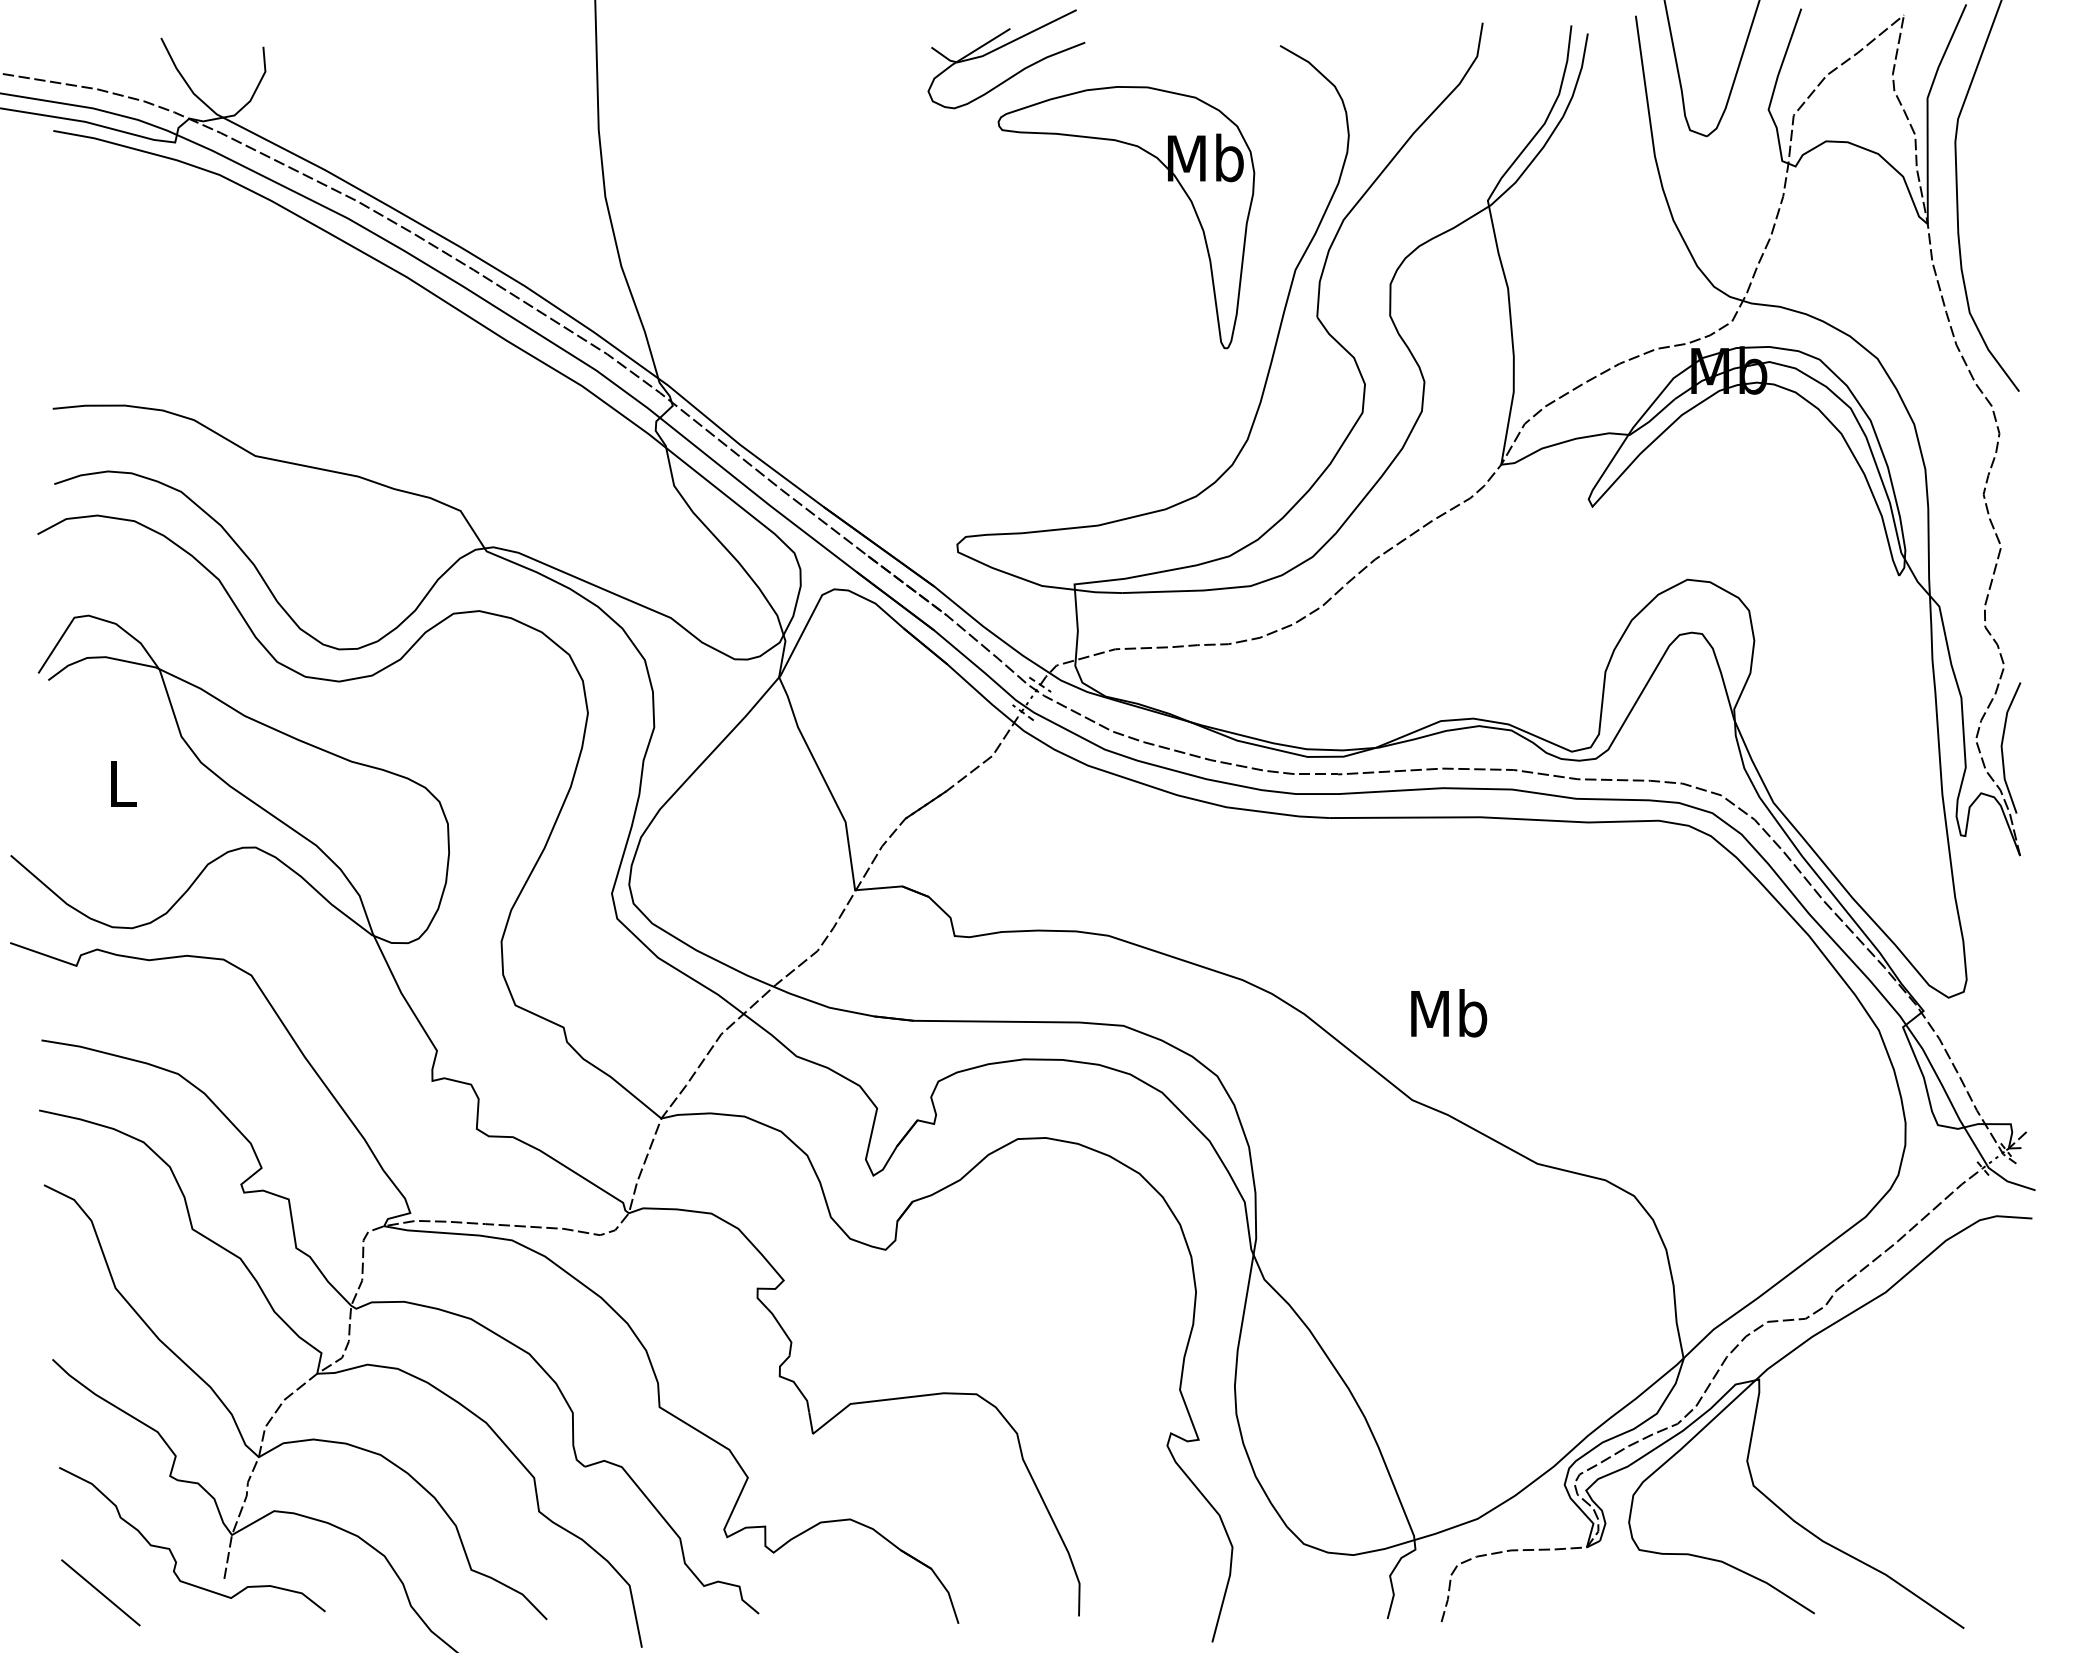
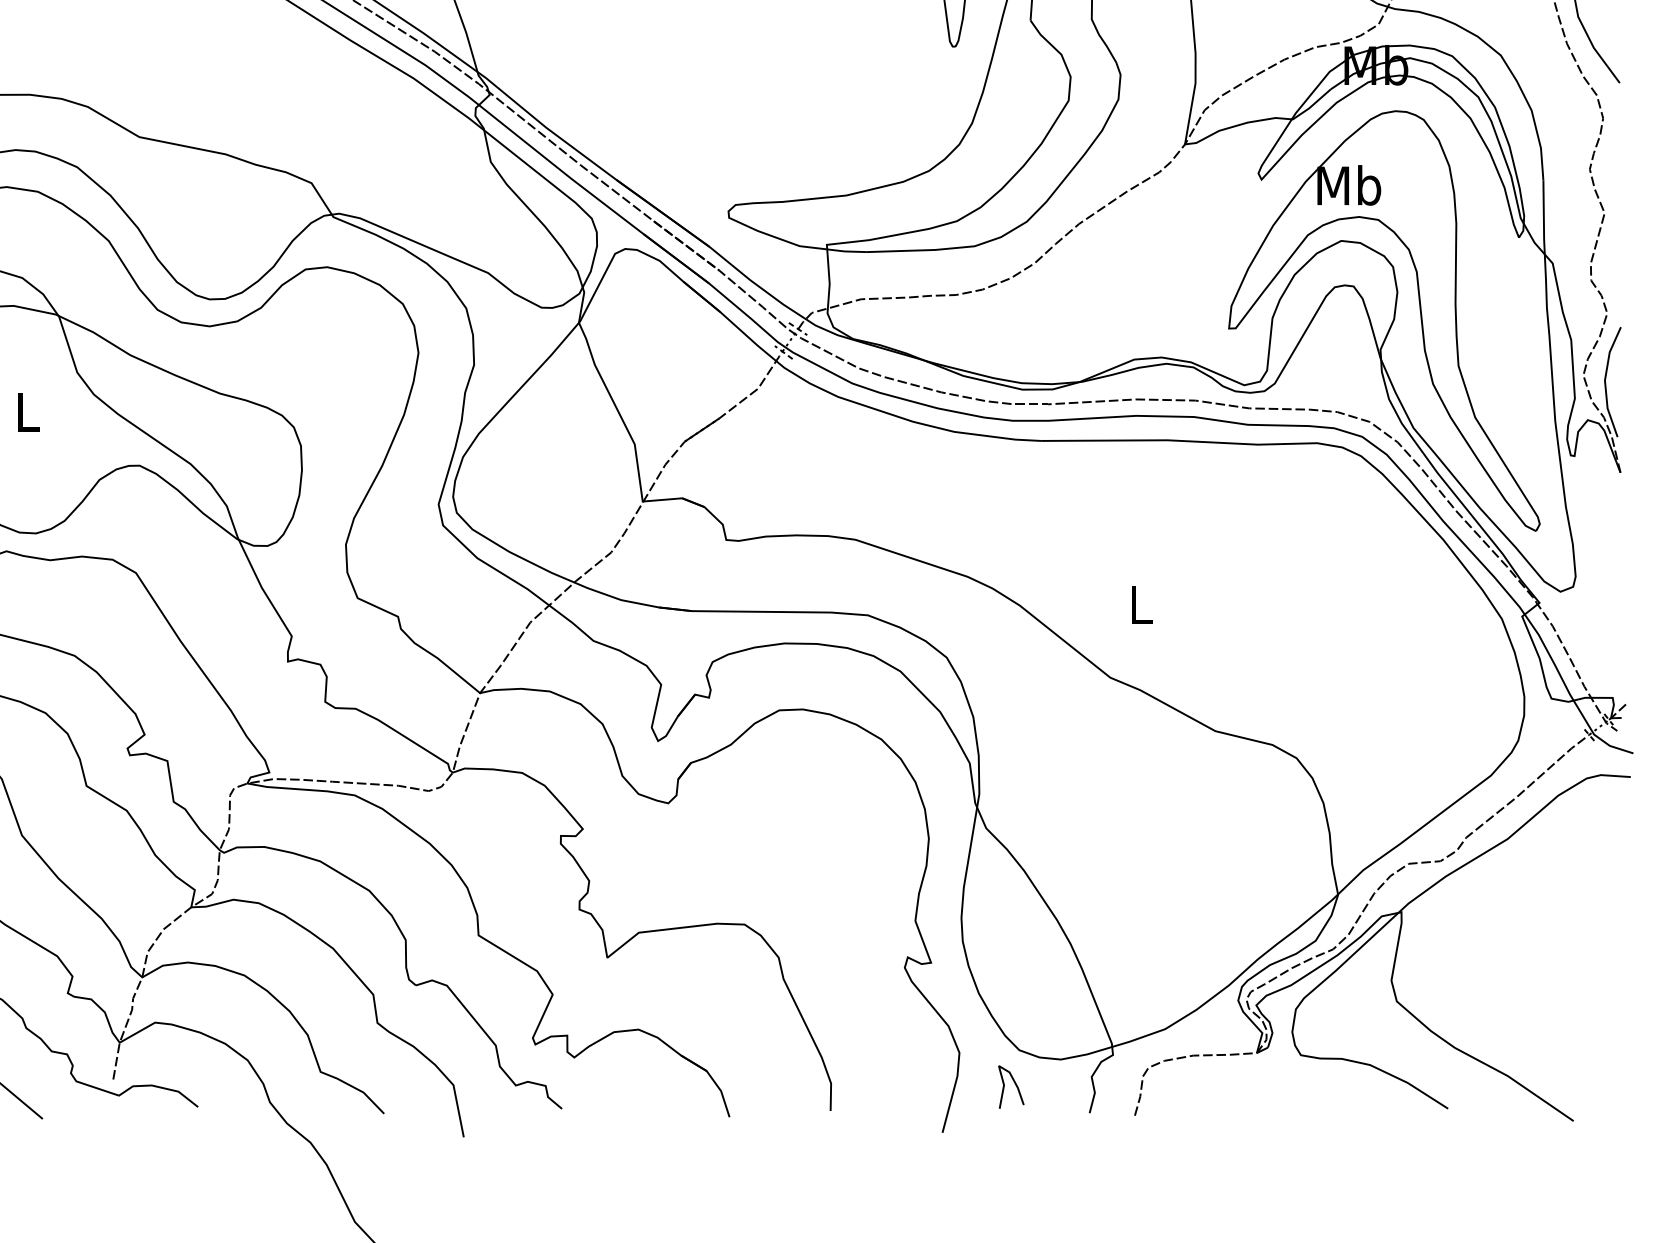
part: (1781, 668) -> (1420, 315), added
text: (1449, 1013) -> (1141, 604), Mb -> L
curve: (1298, 1584) -> (1014, 1084), added

